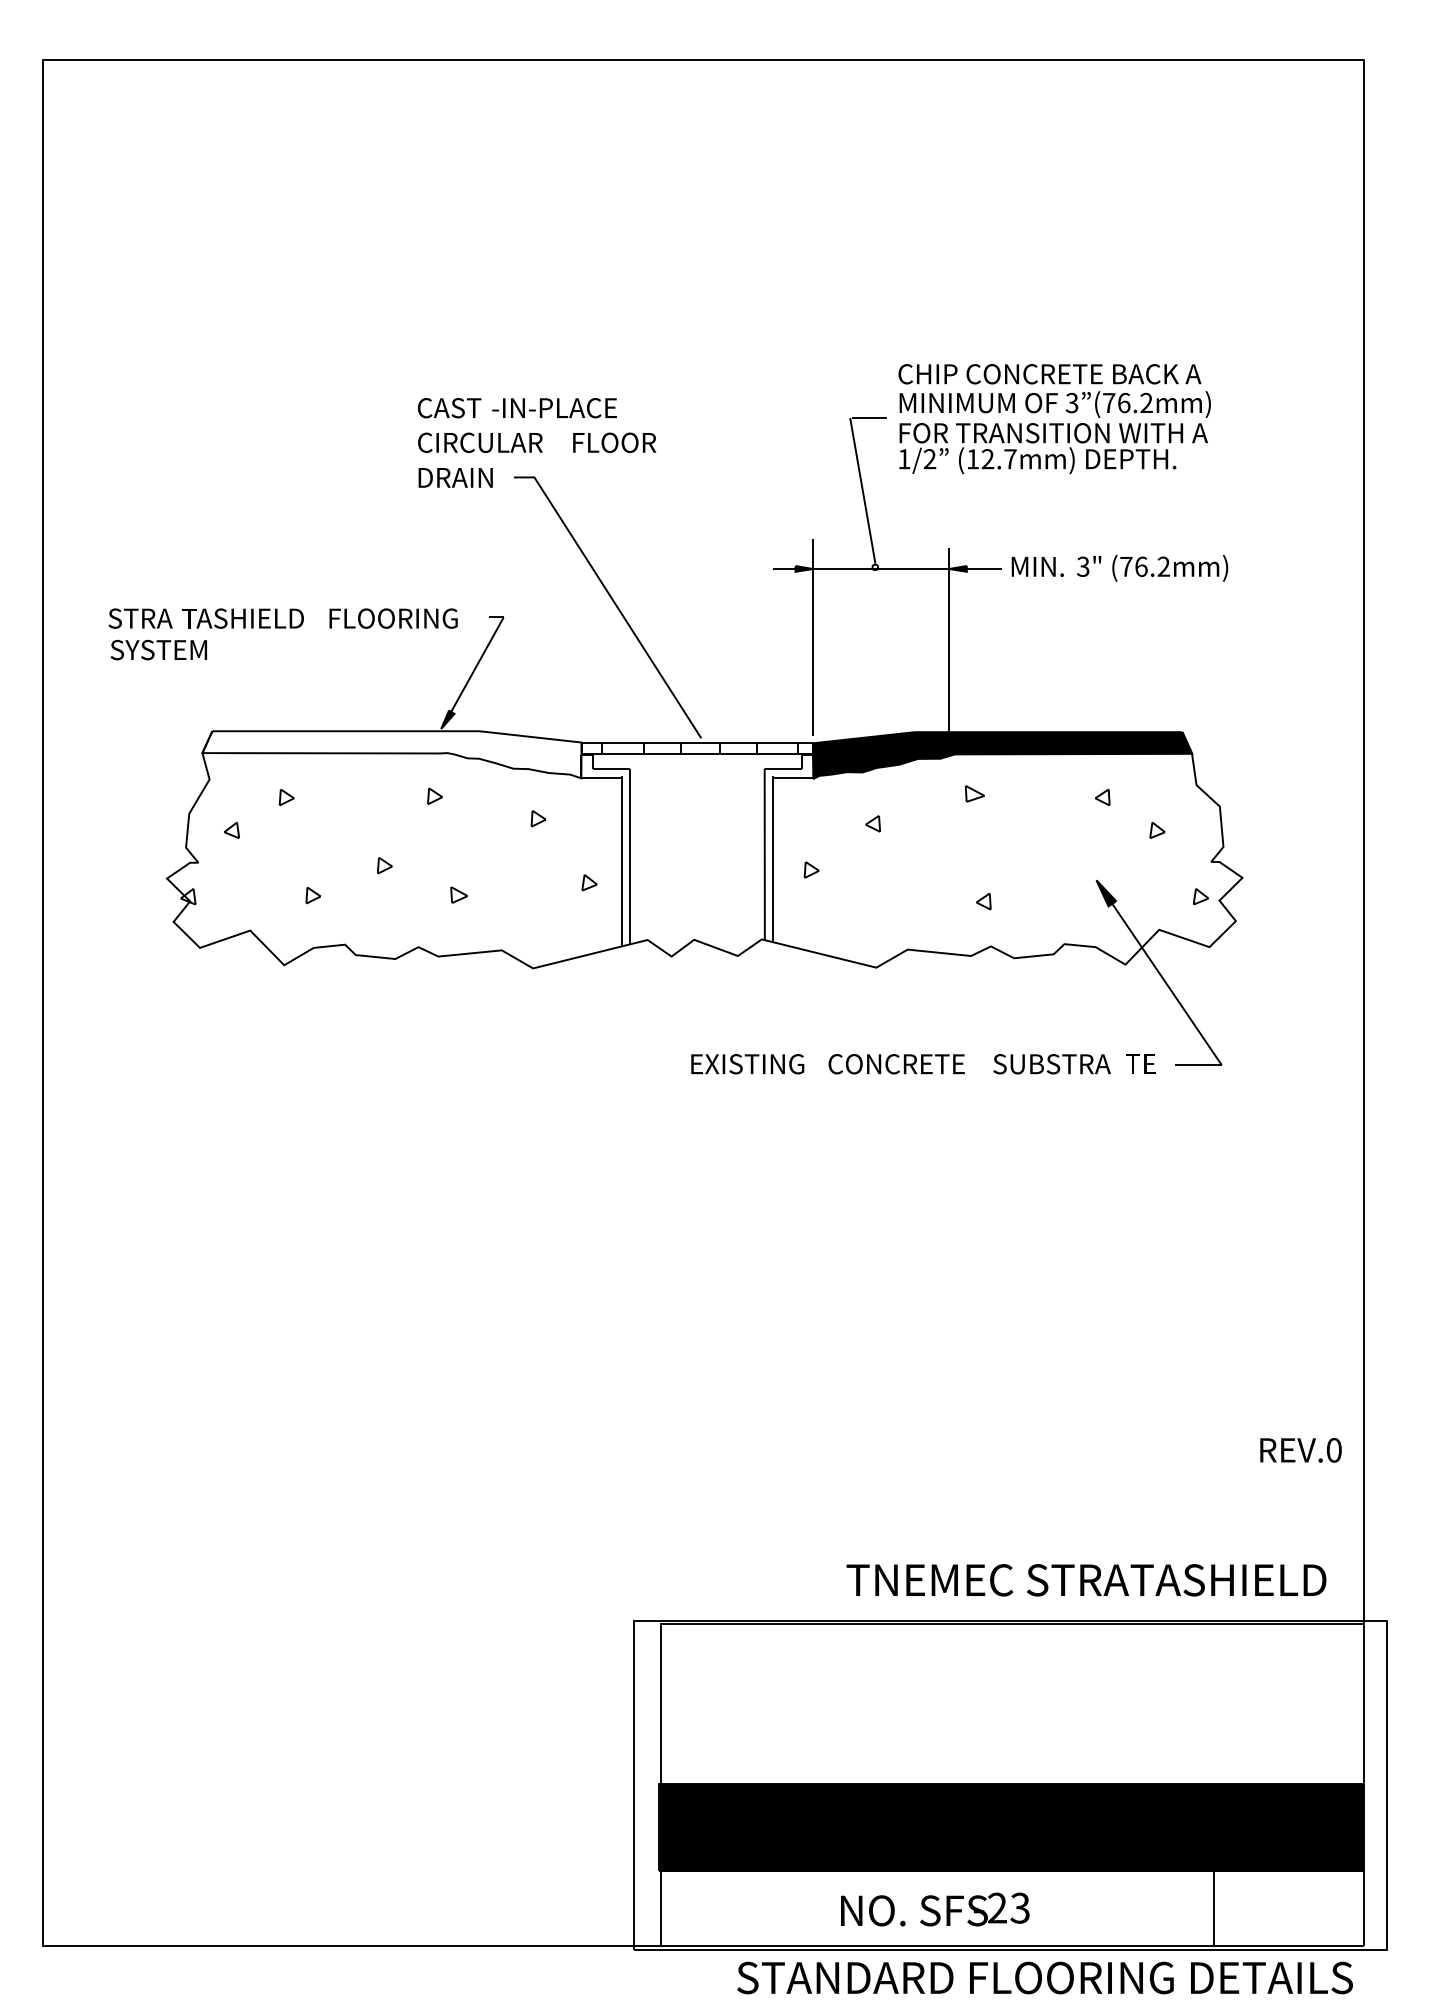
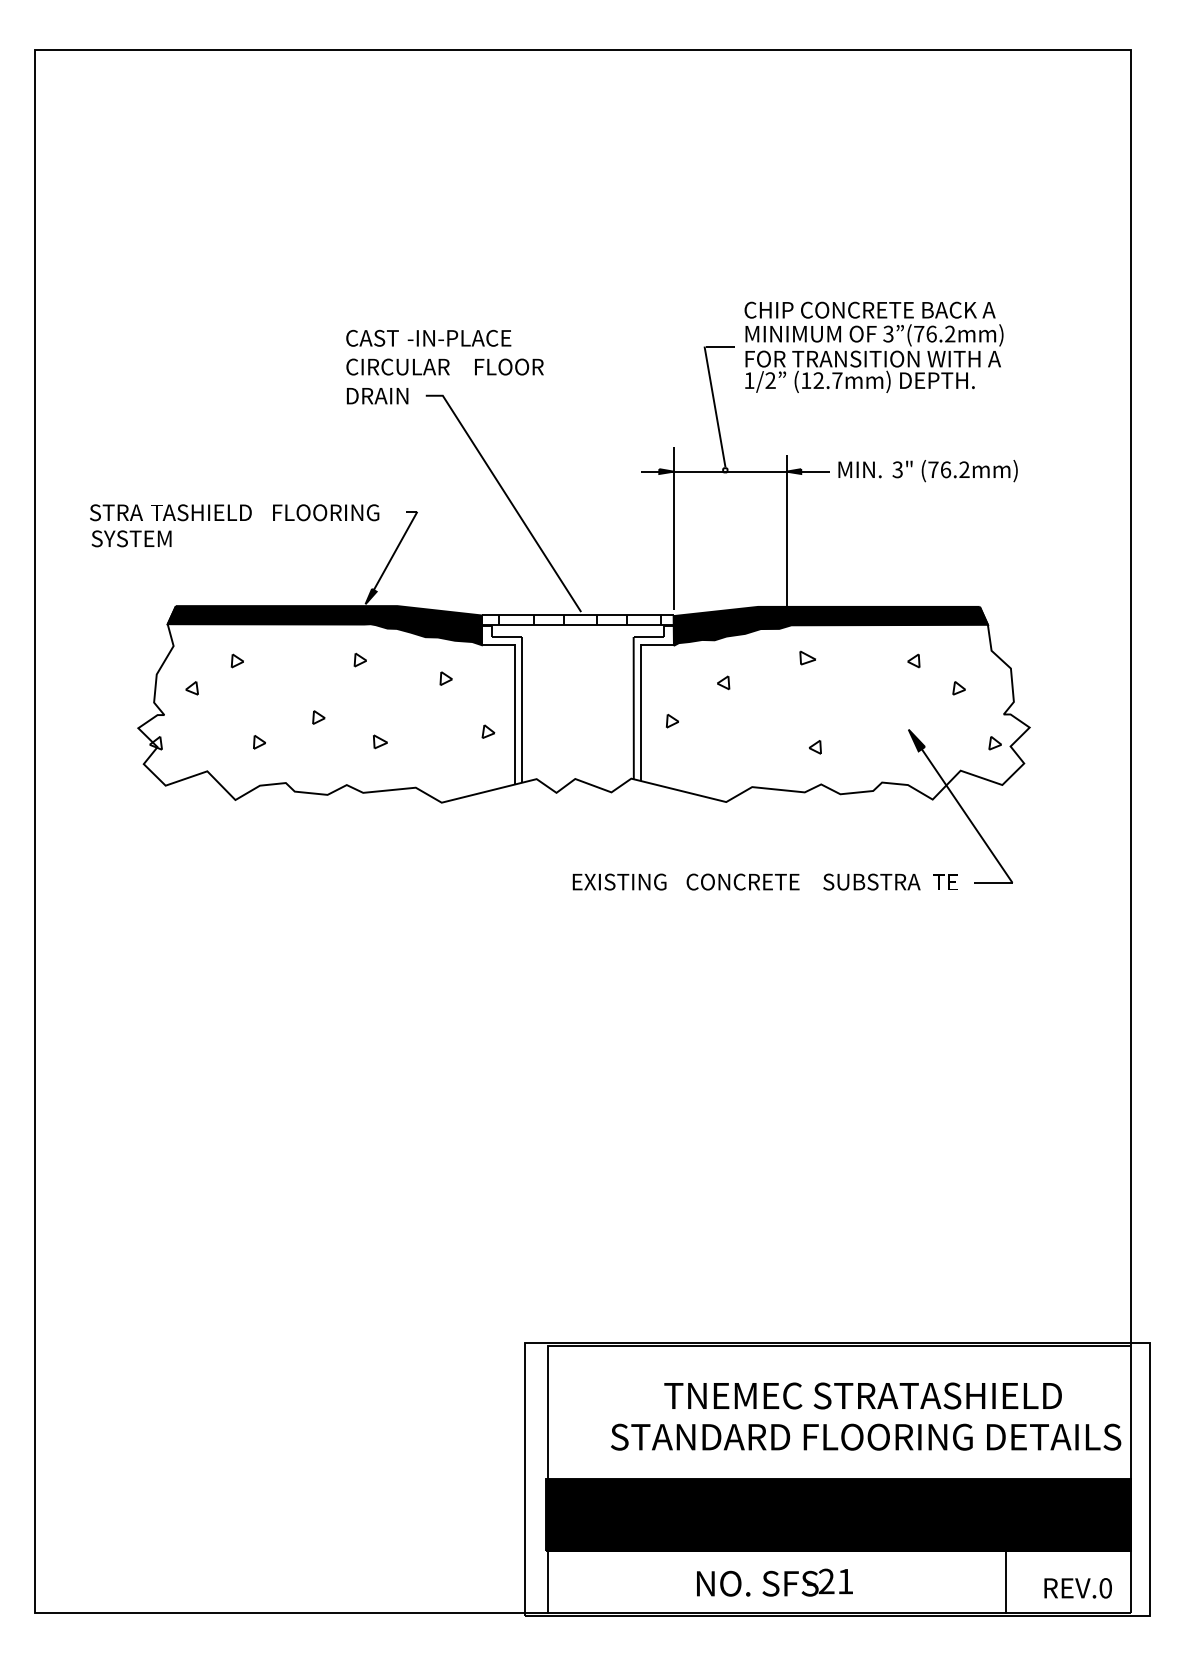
fill: (391, 754) -> (324, 625), added
text: (1300, 1450) -> (1077, 1588), moved
text: (1086, 1580) -> (863, 1396), moved
text: (1019, 1907) -> (844, 1580), -23 -> -21
text: (1044, 1977) -> (865, 1436), moved

